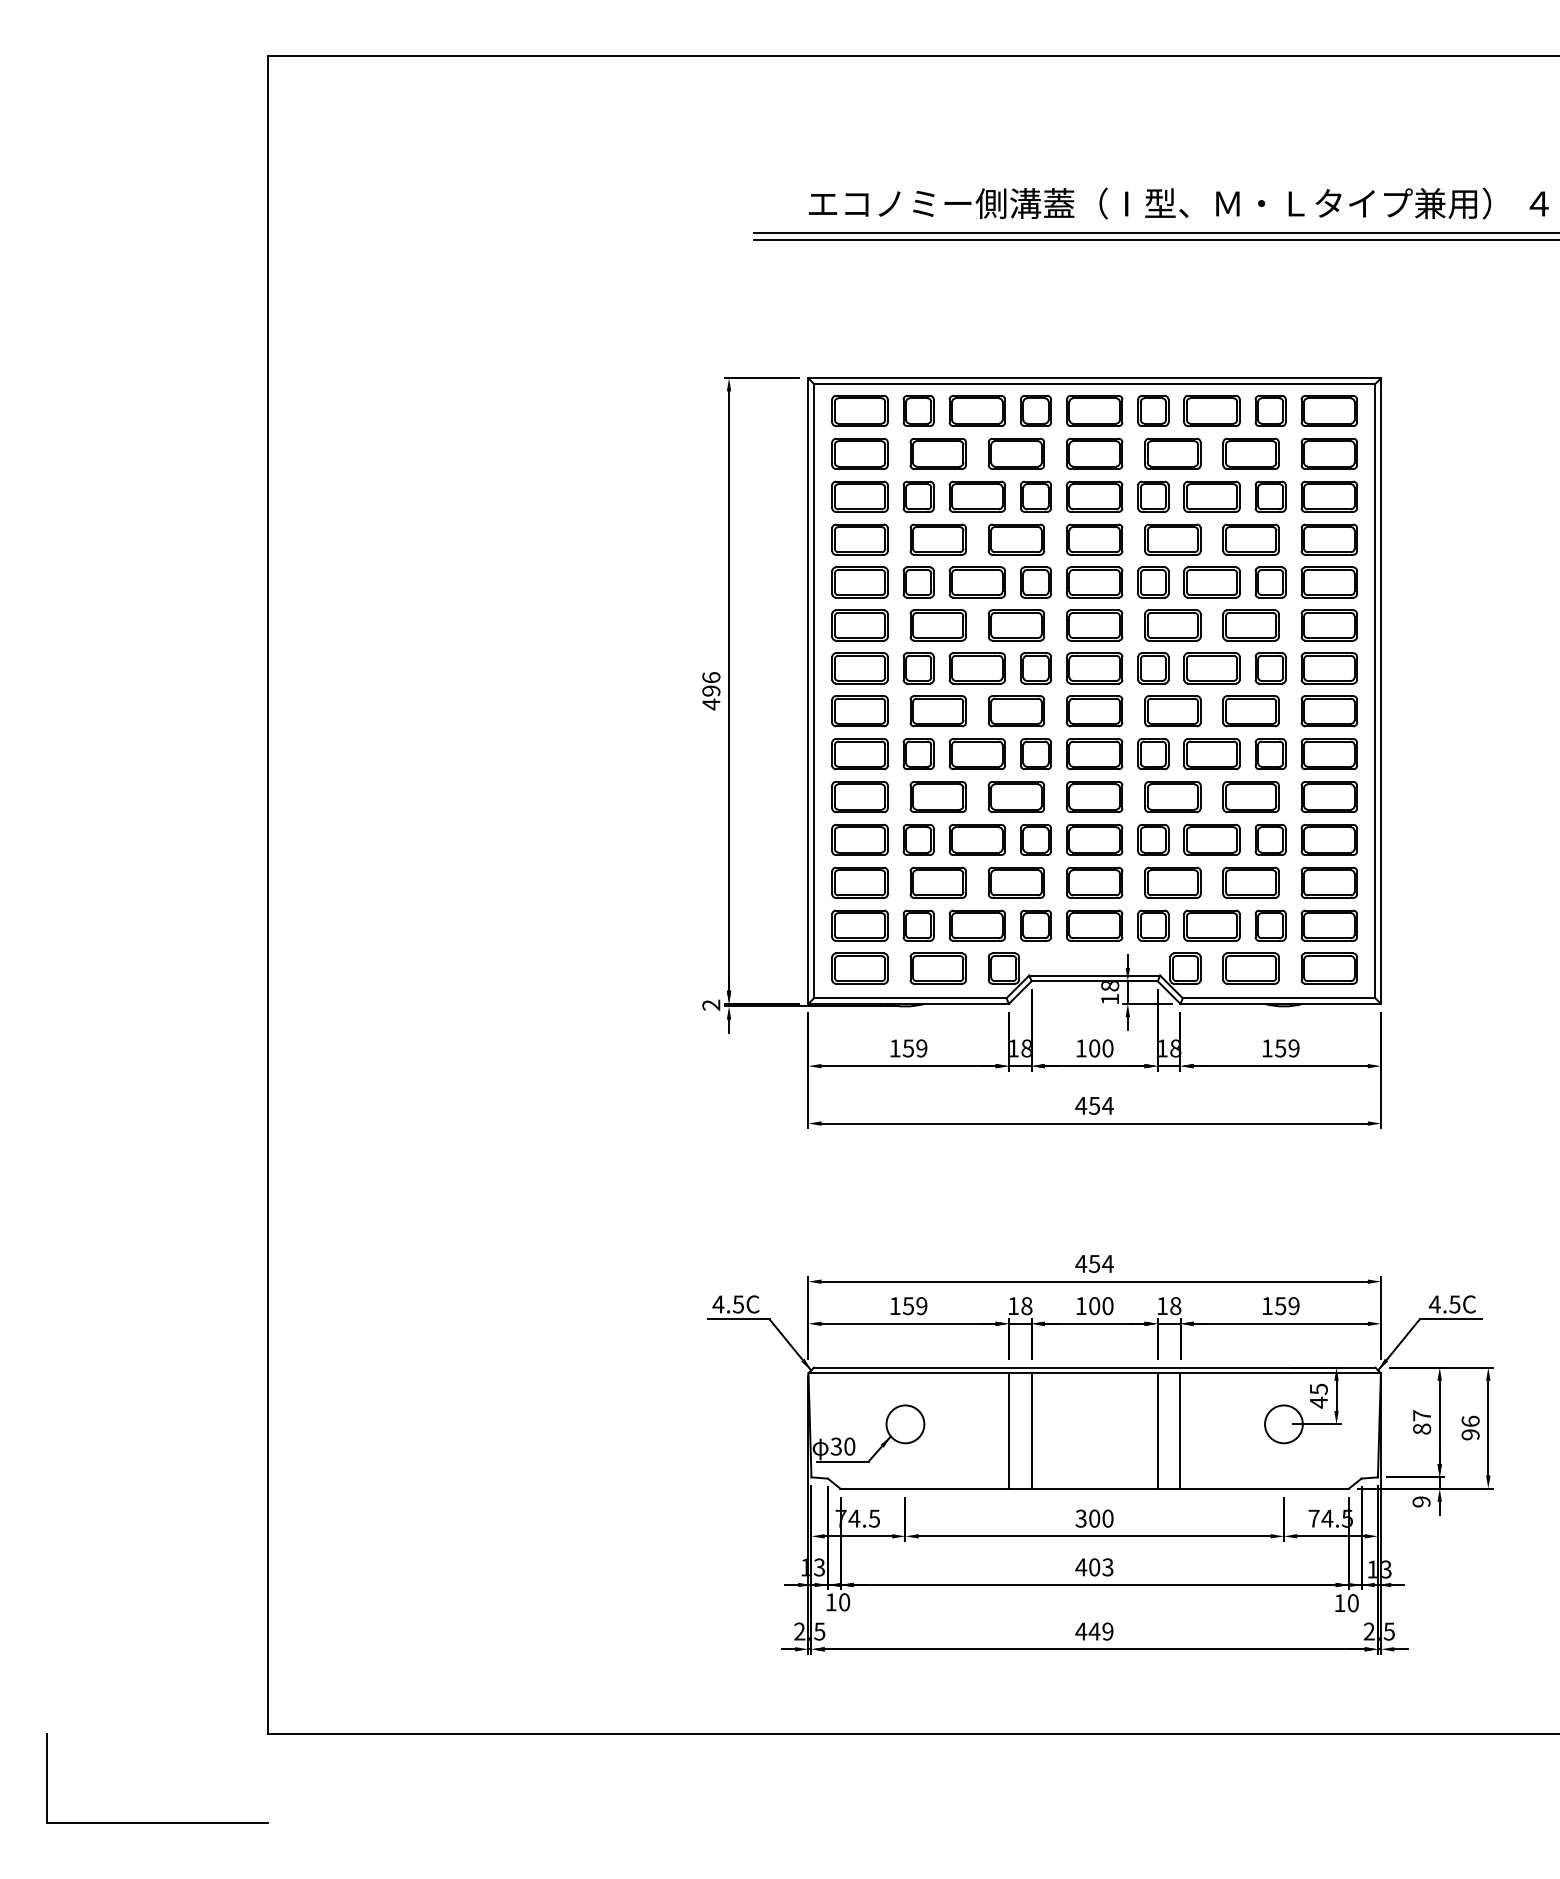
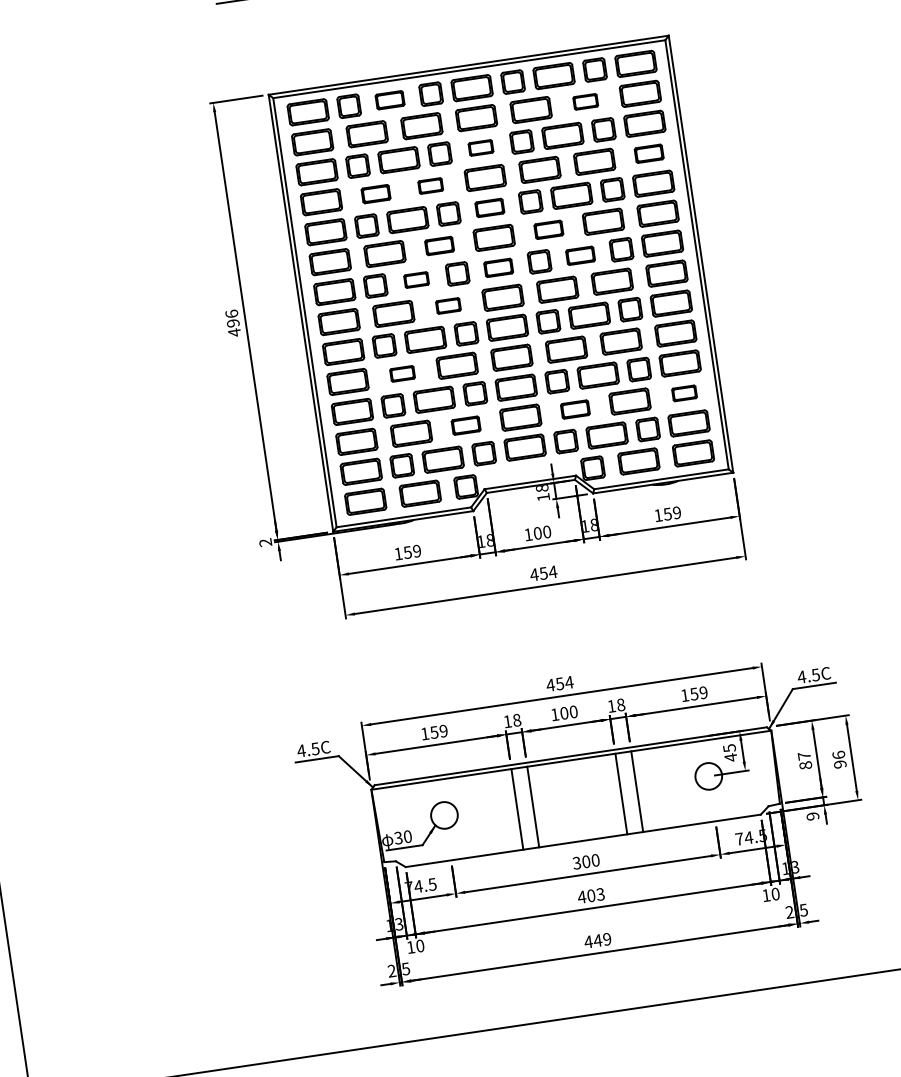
part: (976, 410) -> (389, 100), size x0.7
part: (1250, 453) -> (585, 101), size x0.6
part: (1094, 496) -> (480, 147), size x0.6
part: (937, 539) -> (375, 194), size x0.7
part: (1016, 539) -> (430, 185), size x0.6
part: (1328, 539) -> (648, 153), size x0.7
part: (1094, 582) -> (489, 207), size x0.7
part: (1016, 625) -> (439, 246), size x0.7
part: (1172, 625) -> (548, 229), size x0.7
part: (976, 668) -> (416, 280), size x0.6
part: (1094, 668) -> (498, 268), size x0.7
part: (1211, 668) -> (580, 255), size x0.7
part: (1016, 711) -> (448, 306), size x0.6
part: (937, 796) -> (402, 373), size x0.6
part: (1016, 882) -> (466, 425), size x0.7
part: (1172, 882) -> (575, 409), size x0.7
part: (1328, 882) -> (684, 393), size x0.6

